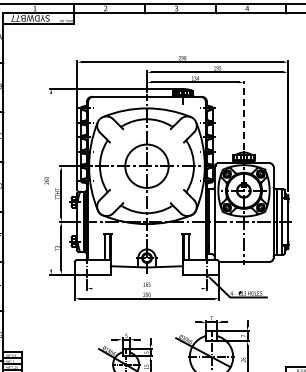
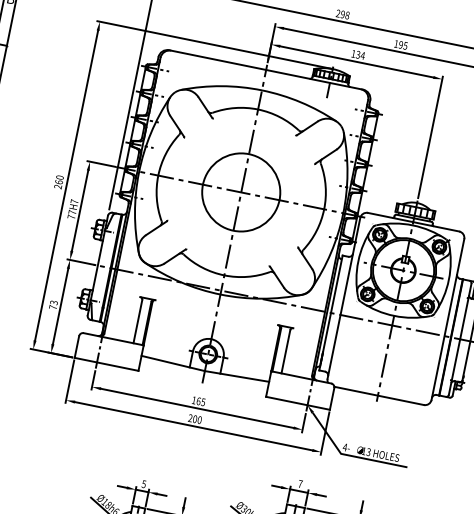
line: (243, 114) -> (430, 135), dashed -> solid
line: (51, 181) -> (67, 185), added
line: (146, 288) -> (196, 407), added

